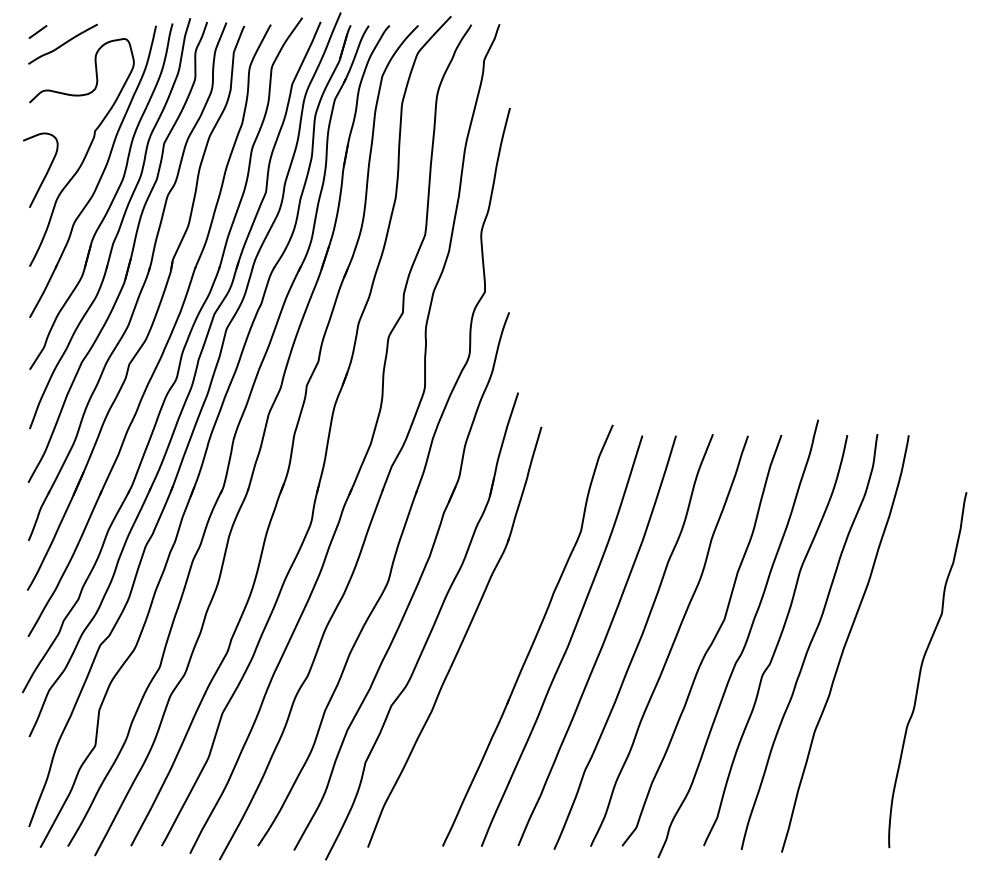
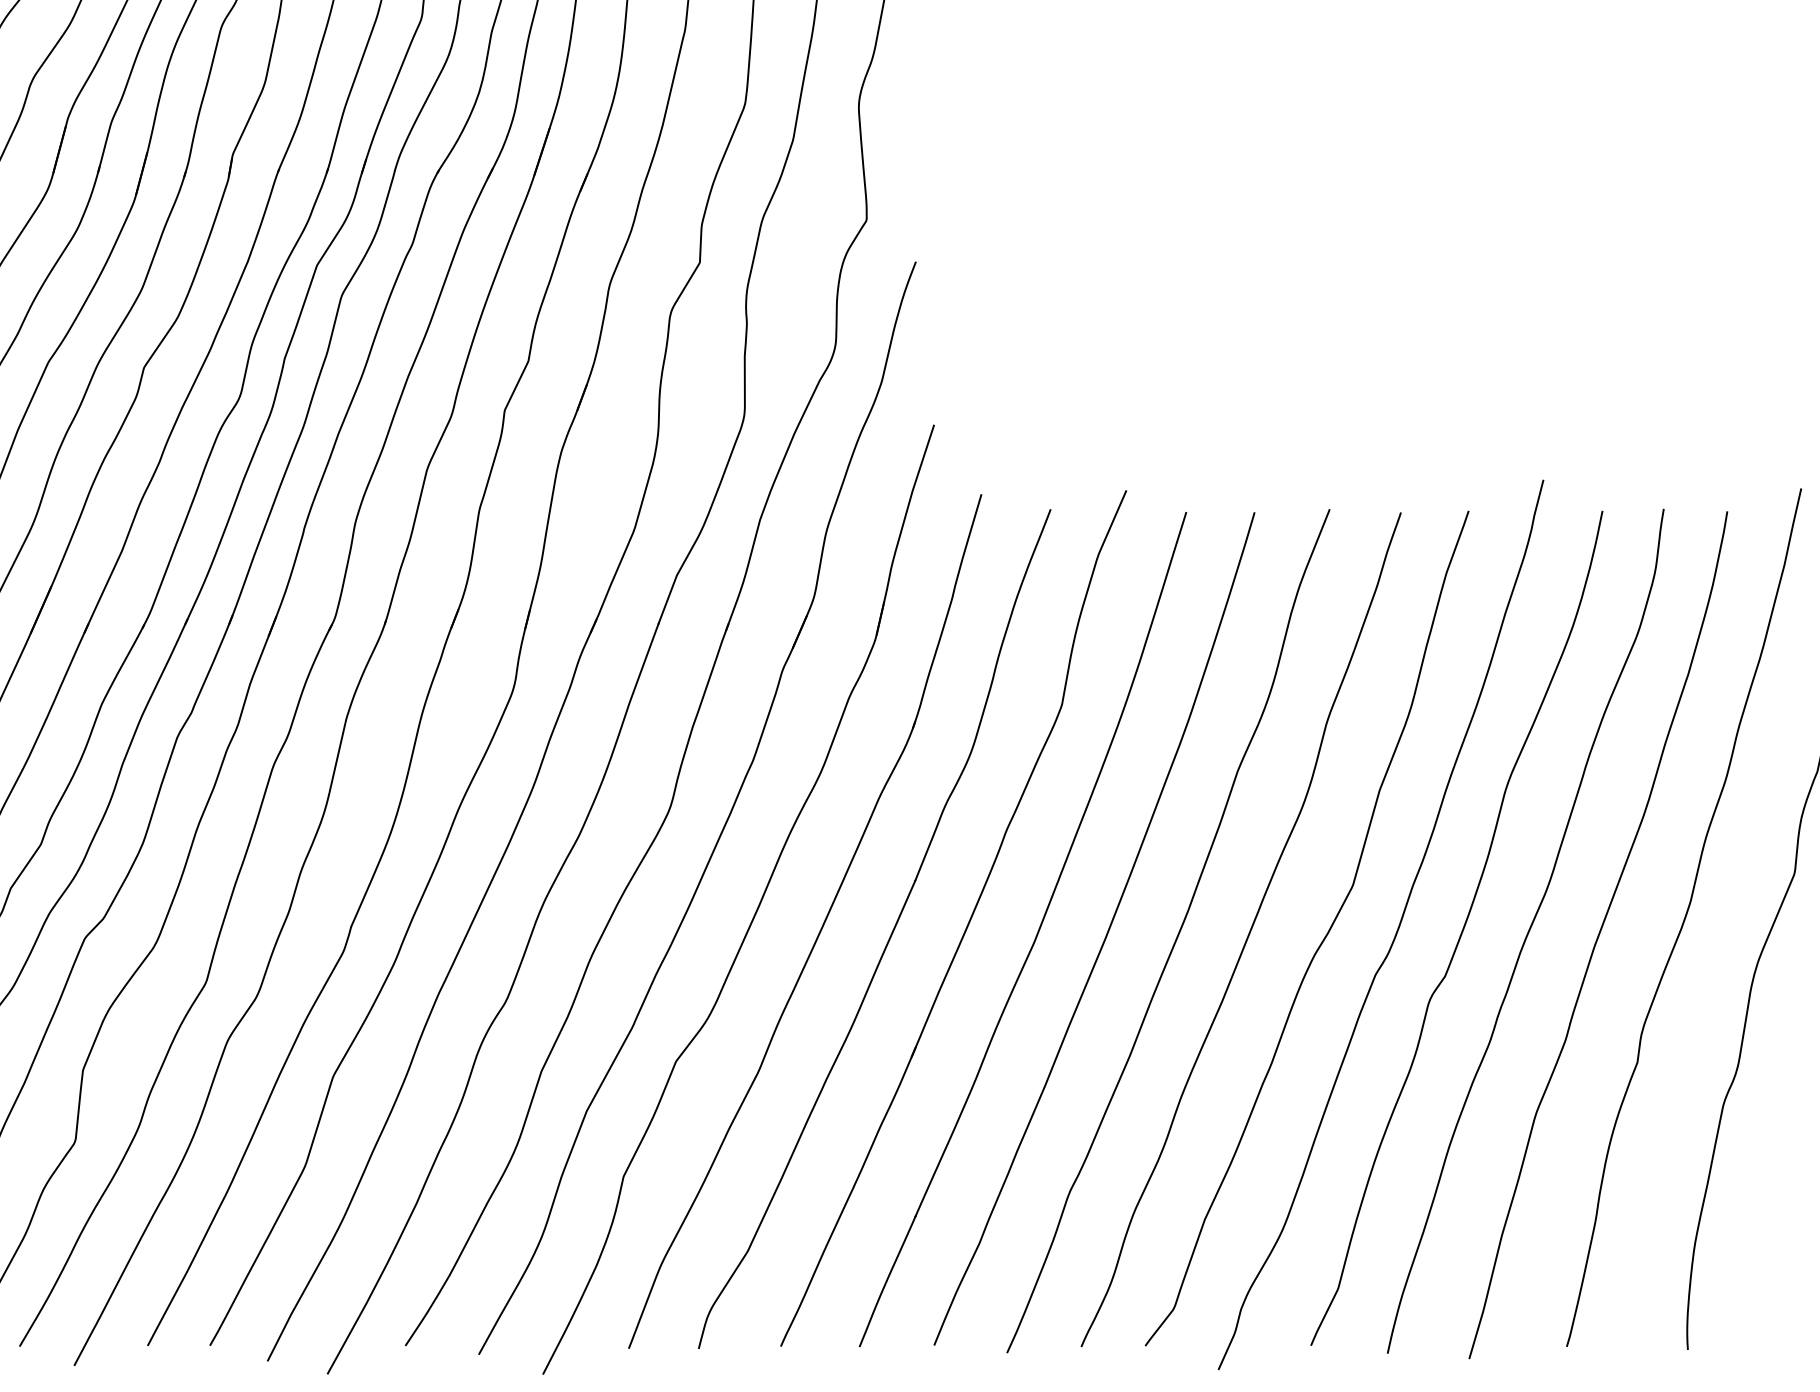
curve: (887, 634) -> (1684, 916), added
part: (496, 642) -> (889, 932), added

